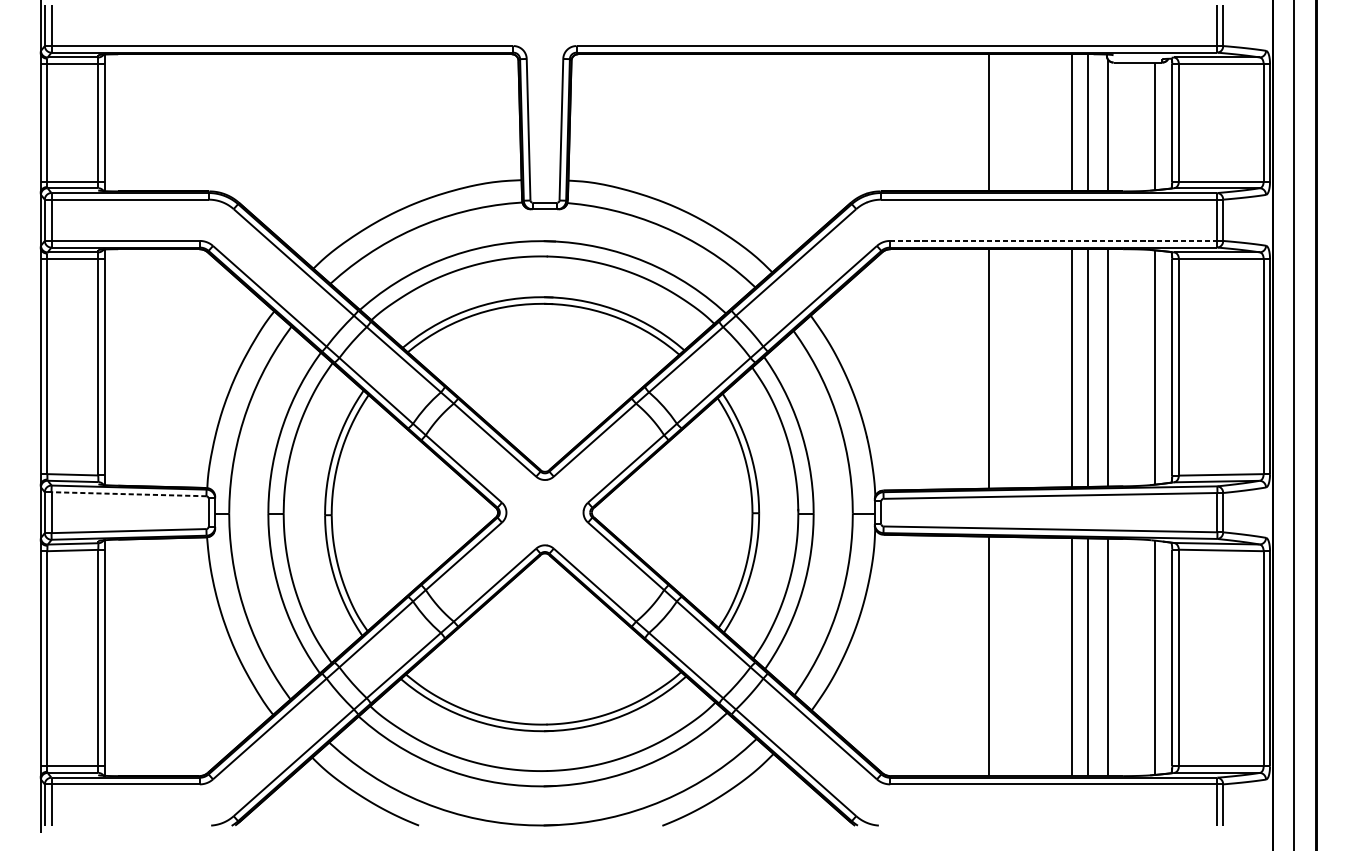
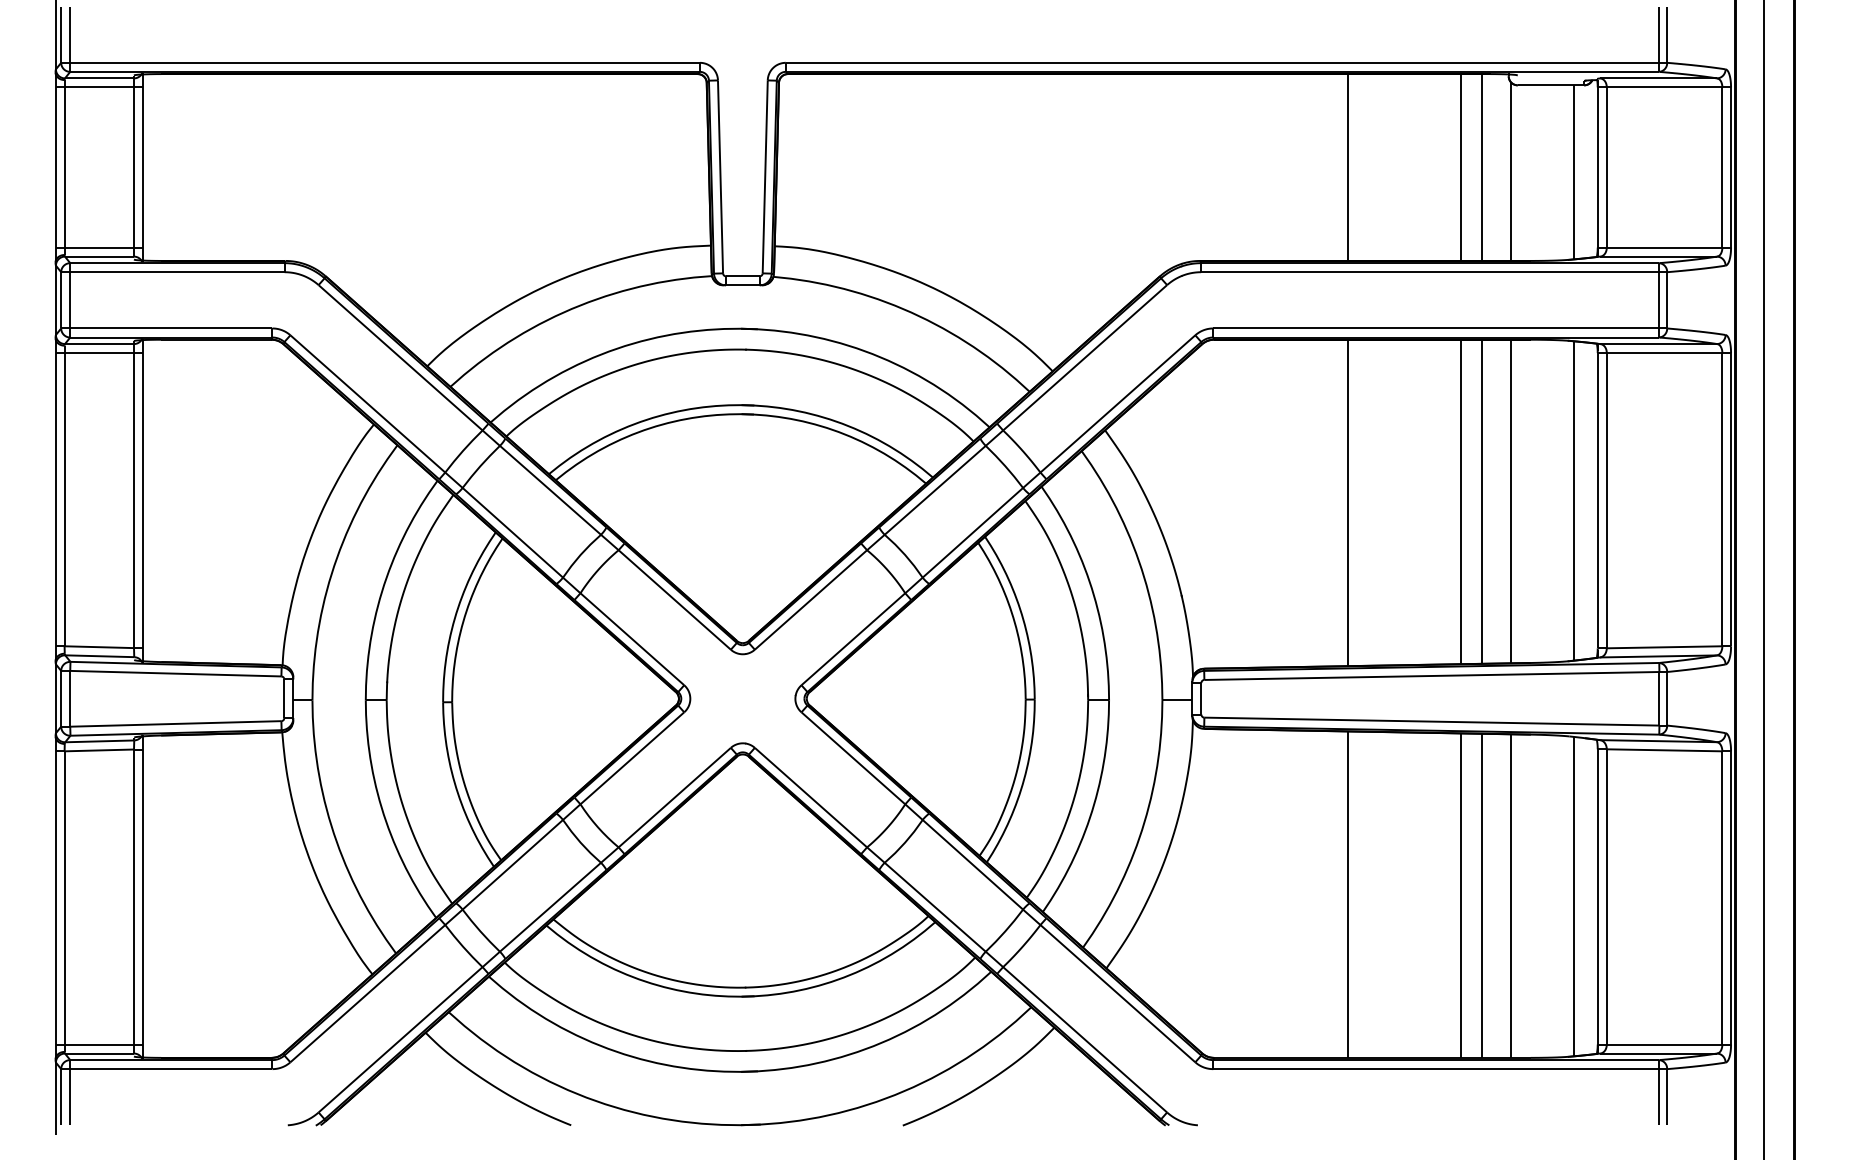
line: (1053, 240) -> (1436, 328), dashed -> solid
line: (128, 494) -> (175, 673), dashed -> solid

